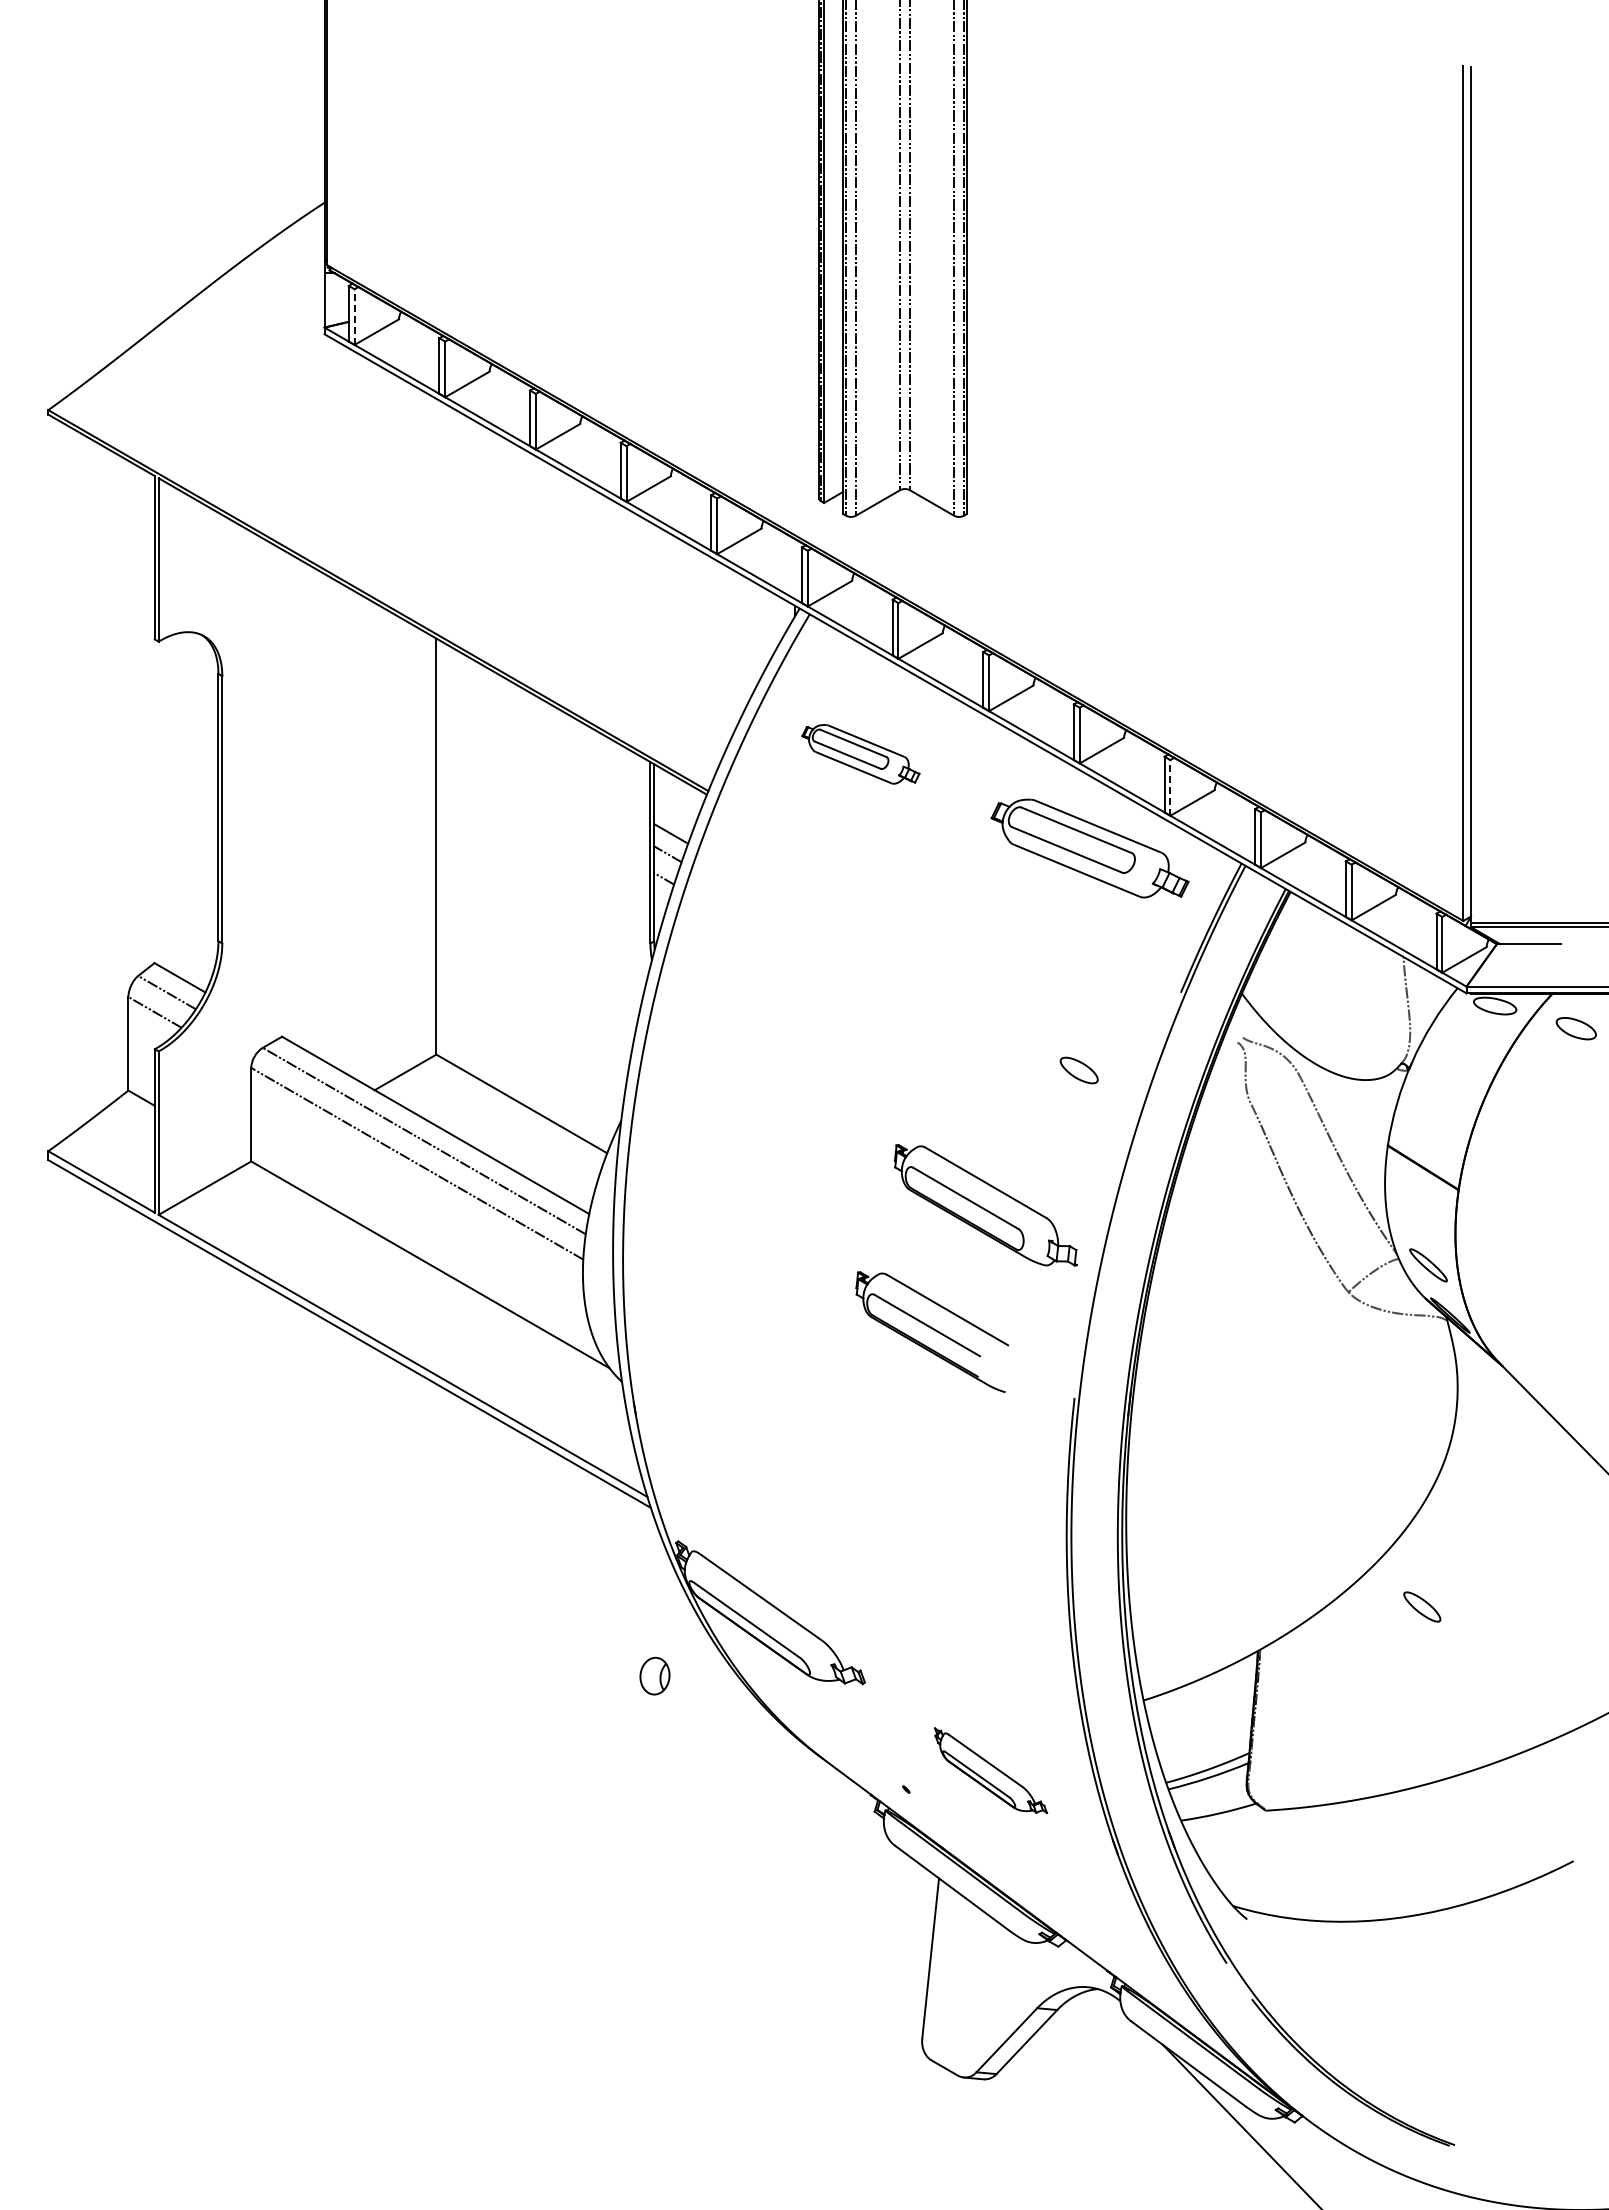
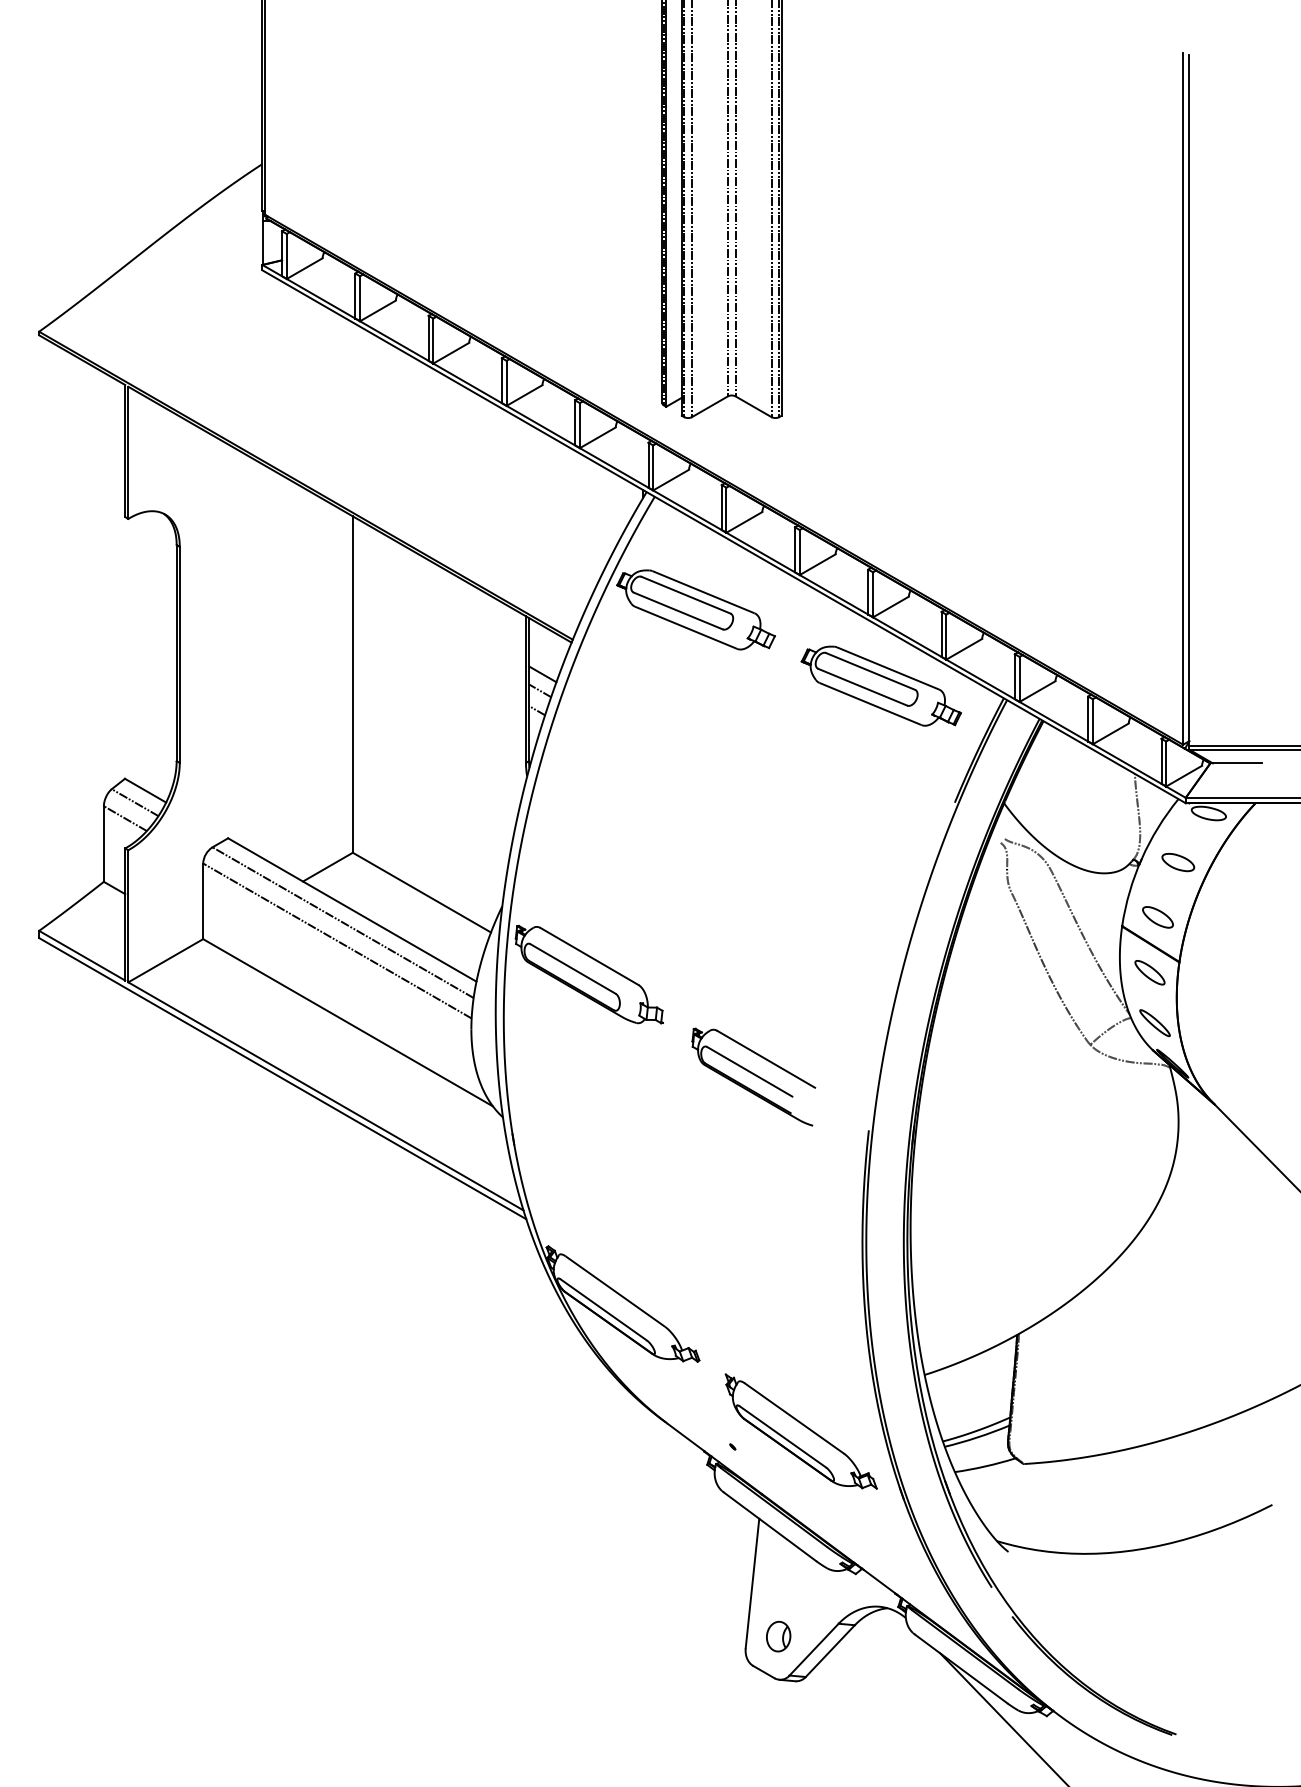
line: (354, 317) -> (286, 256), dashed -> solid
part: (860, 754) -> (695, 610), size x1.67
line: (1170, 787) -> (946, 636), dashed -> solid
part: (1575, 1028) -> (1177, 862), moved
part: (1078, 1070) -> (1157, 917), moved
part: (985, 1205) -> (589, 974), moved
part: (1422, 1606) -> (1150, 972), moved
part: (654, 1675) -> (778, 1636), moved
part: (990, 1770) -> (800, 1431), size x1.67

